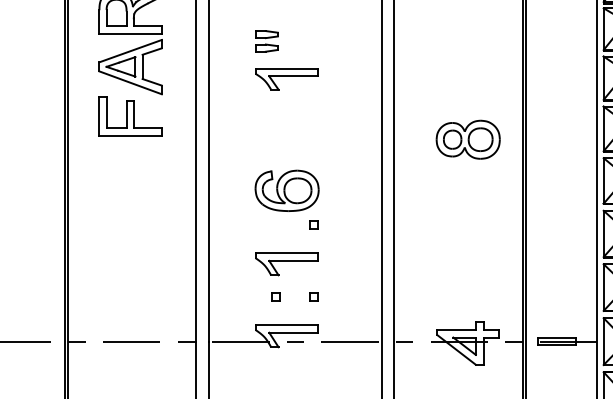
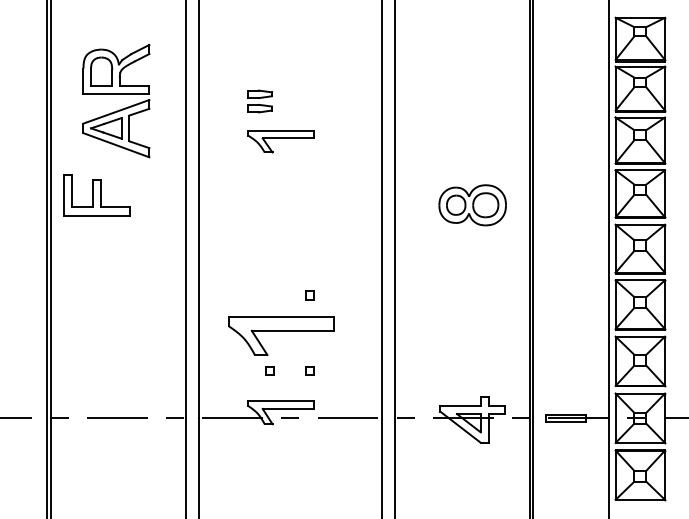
part: (129, 116) -> (96, 195), moved
part: (287, 191) -> (281, 259), removed
part: (286, 264) -> (280, 336), size x1.6

